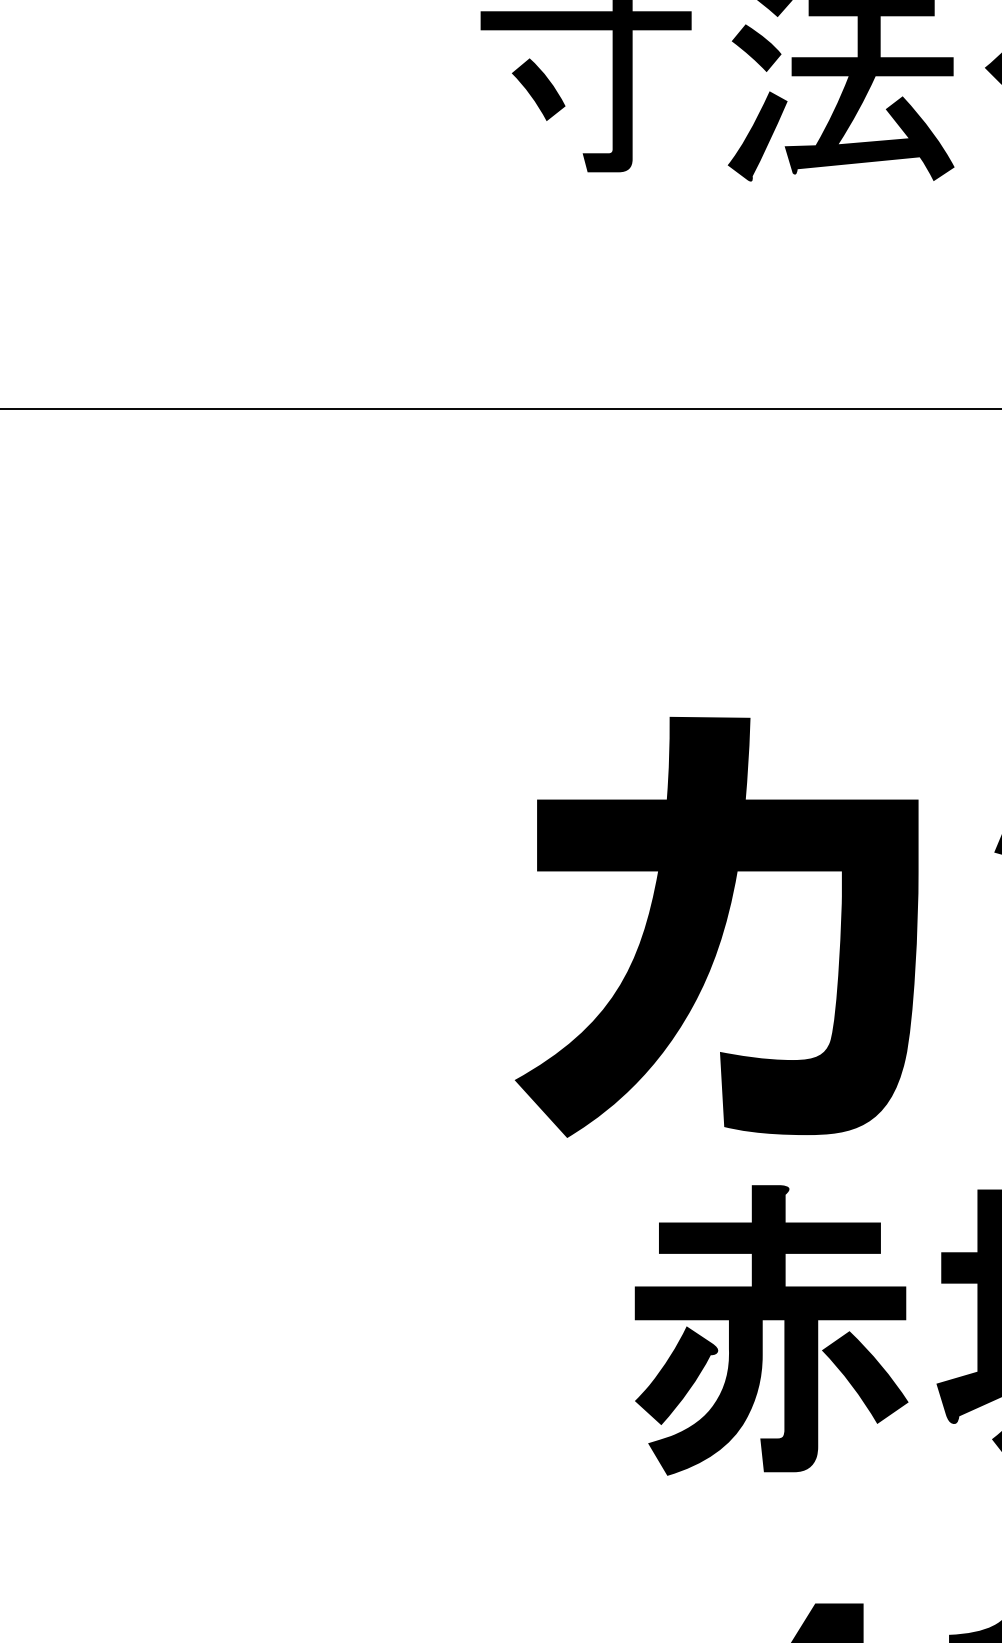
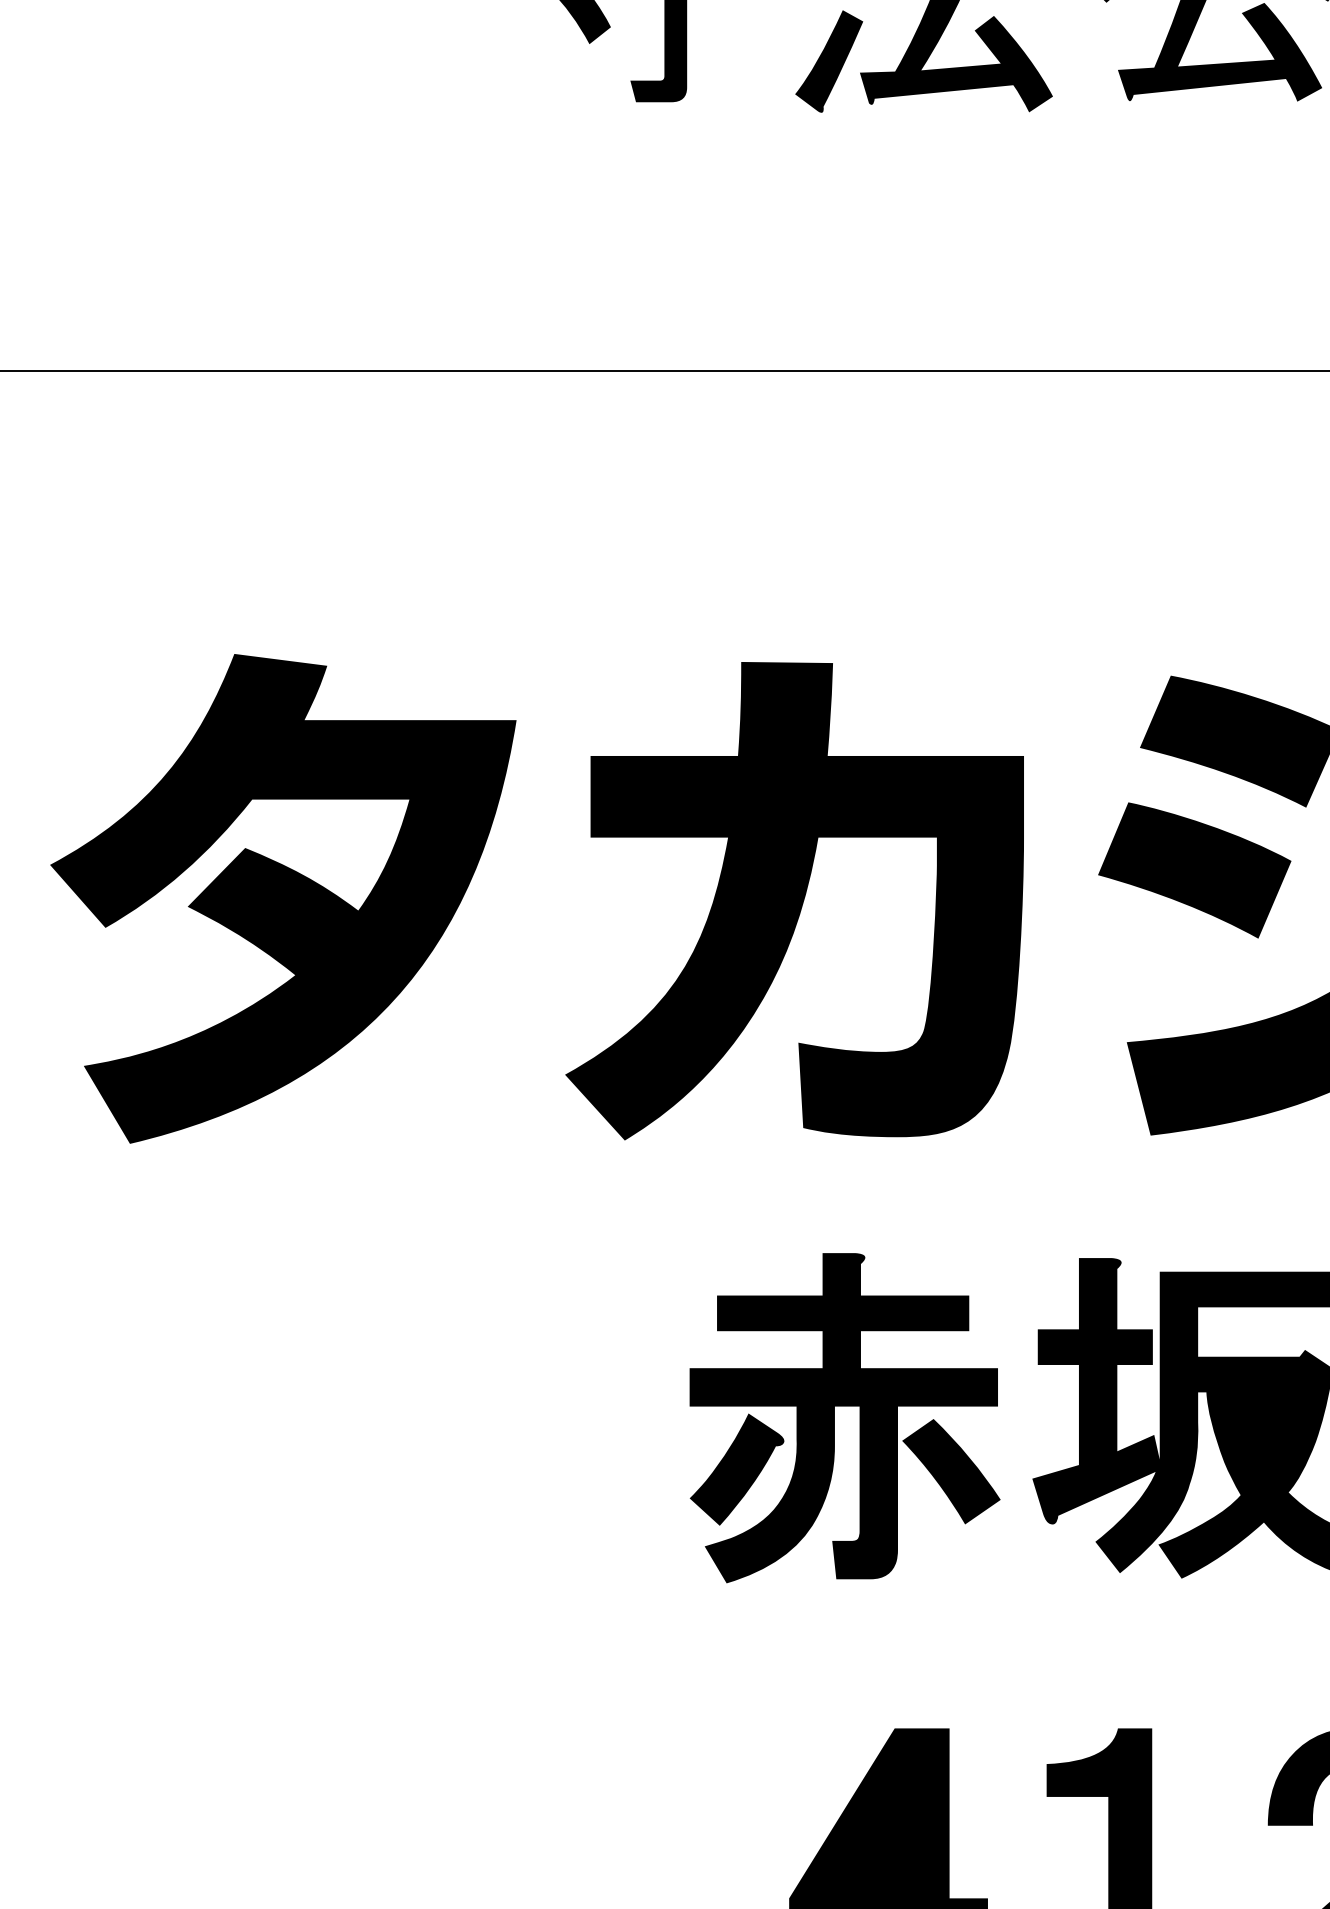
part: (277, 873) -> (283, 898), added
part: (716, 927) -> (794, 901), moved

